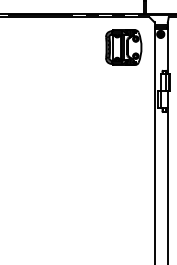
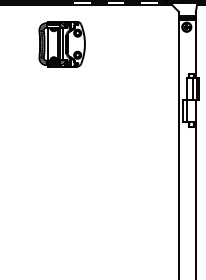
part: (123, 47) -> (61, 44), moved

